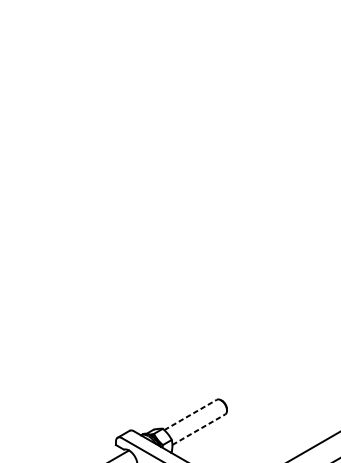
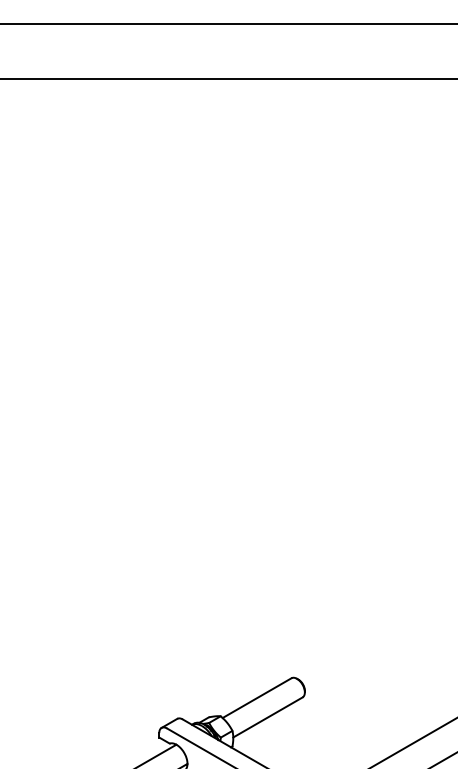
line: (190, 415) -> (257, 698), dashed -> solid
line: (198, 429) -> (267, 717), dashed -> solid

